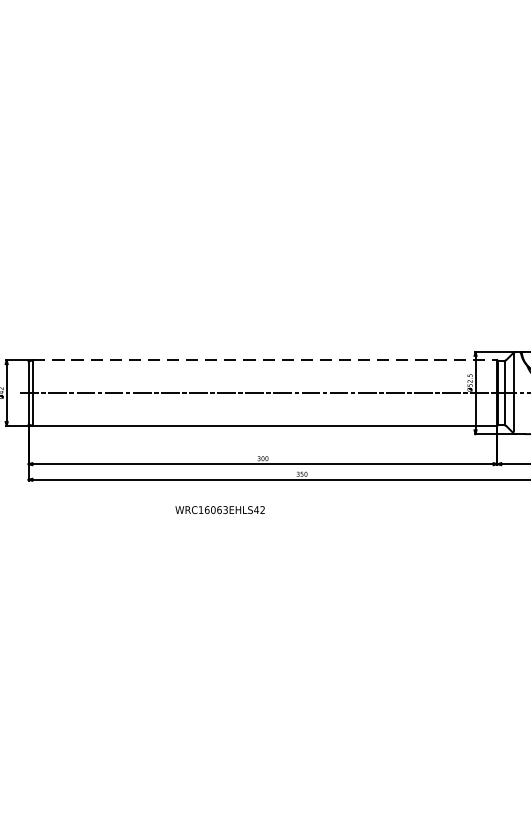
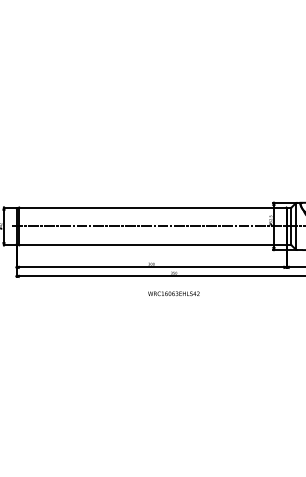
line: (264, 360) -> (152, 207), dashed -> solid
text: (219, 509) -> (173, 293), moved

